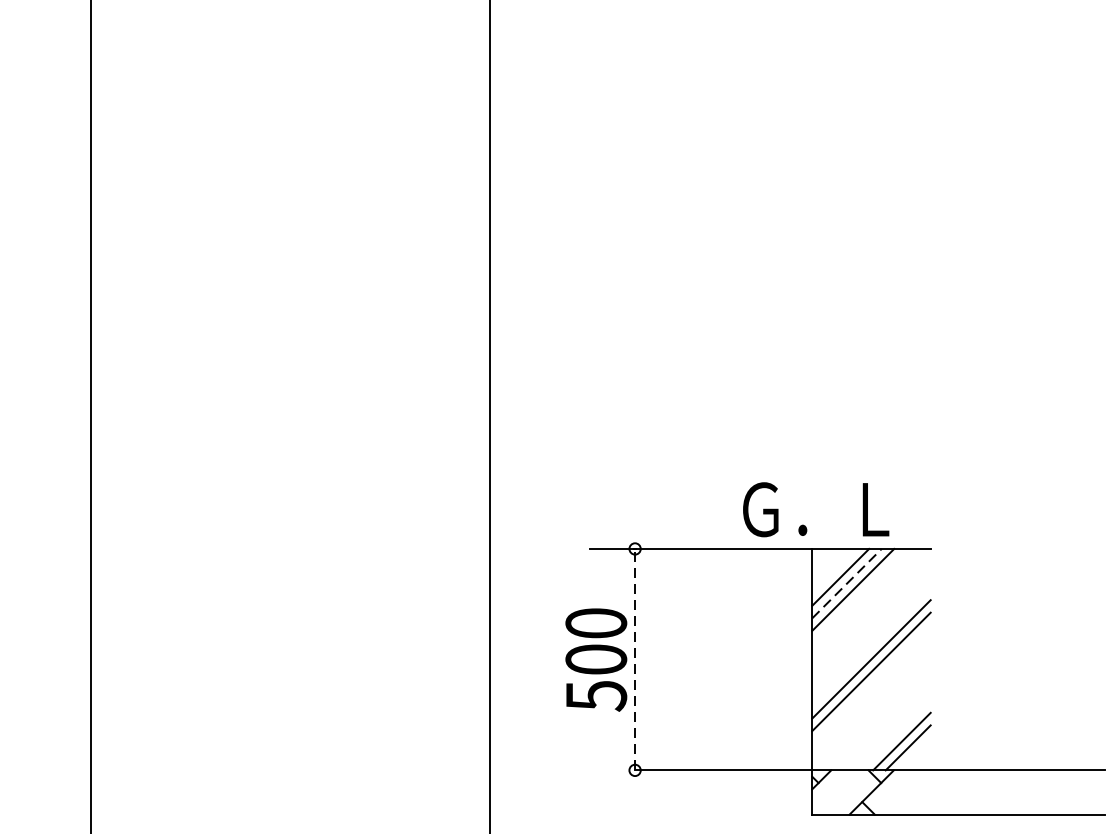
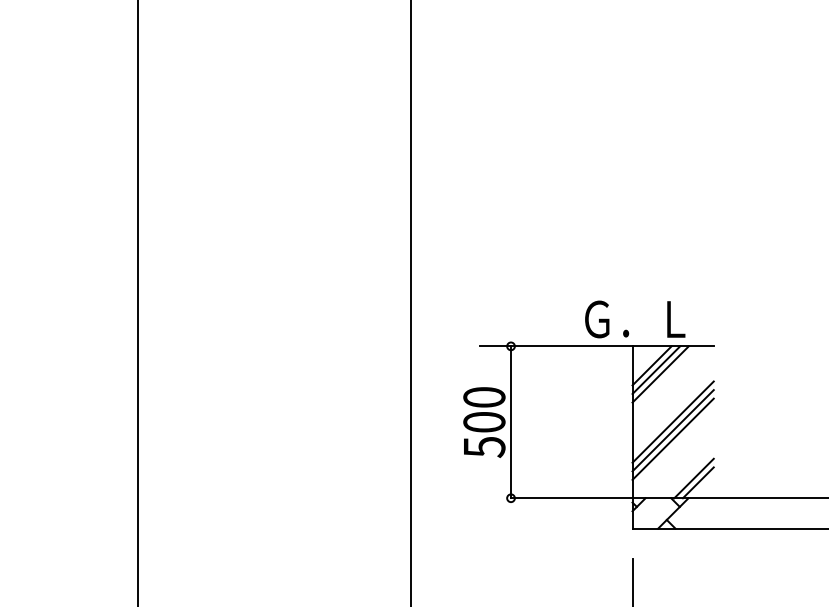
line: (847, 584) -> (656, 370), dashed -> solid
line: (635, 659) -> (511, 422), dashed -> solid
line: (870, 683) -> (672, 438), added

